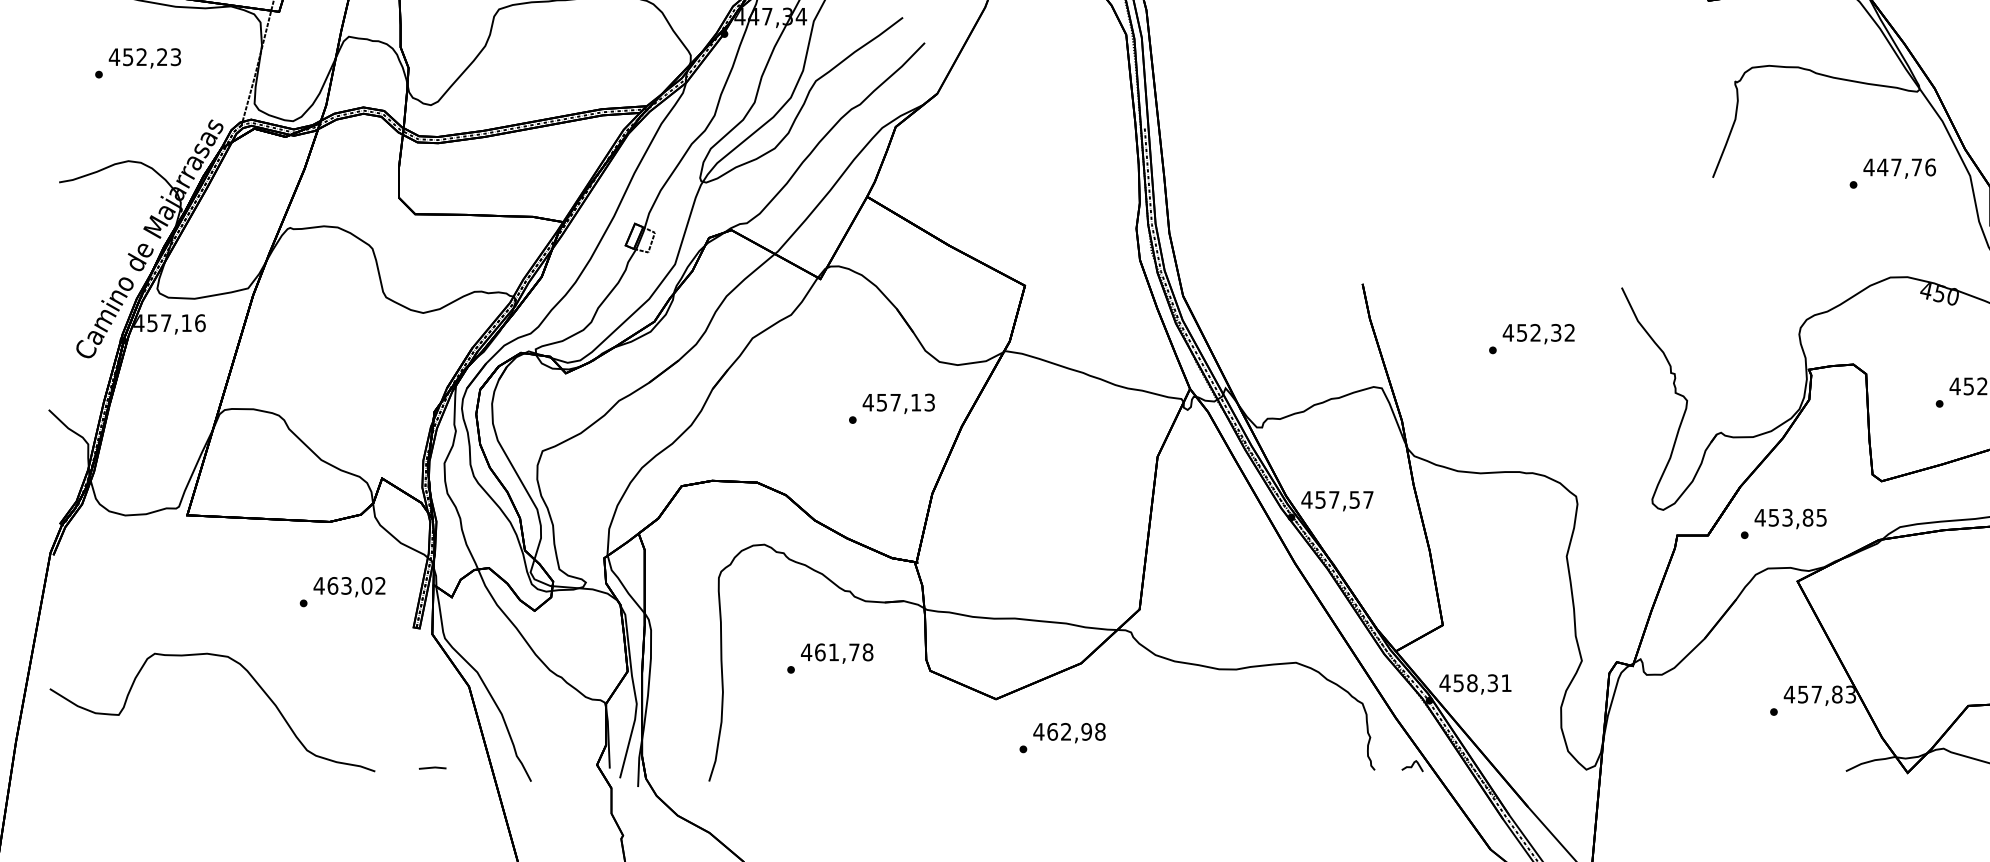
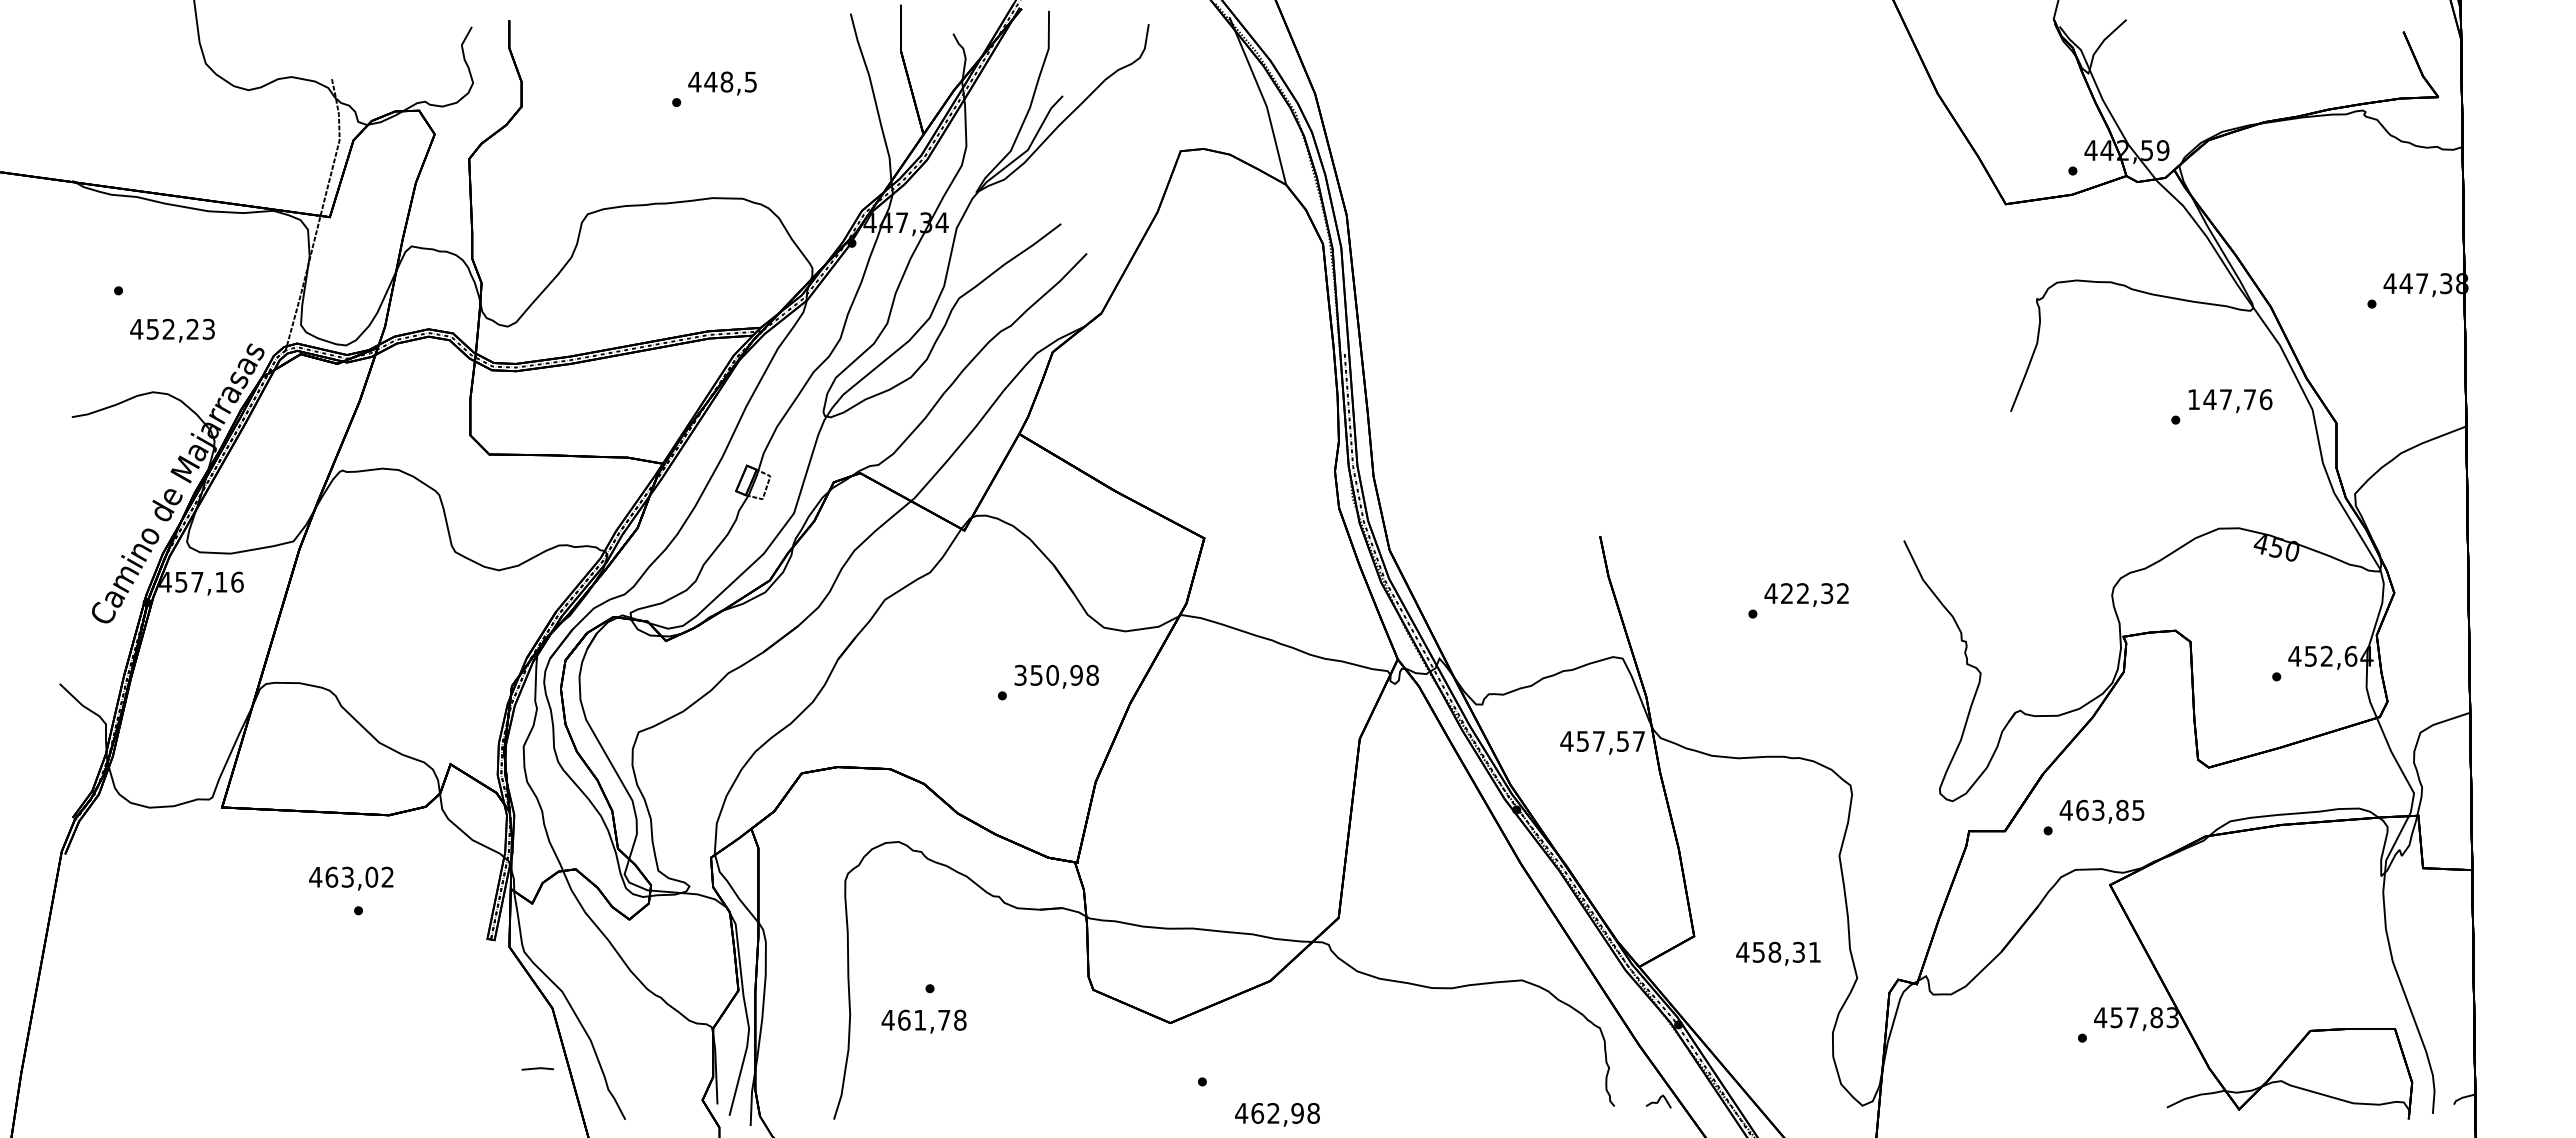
text: (144, 58) -> (172, 330), moved
text: (1868, 167) -> (2193, 399), 447,76 -> 147,76
text: (1521, 332) -> (1786, 593), 452,32 -> 422,32
text: (898, 401) -> (1056, 674), 457,13 -> 350,98
text: (1337, 500) -> (1602, 742), moved
text: (1774, 517) -> (2082, 809), 453,85 -> 463,85
text: (349, 586) -> (351, 878), moved
text: (836, 653) -> (923, 1021), moved
curve: (253, 679) -> (299, 1000), removed
text: (1475, 684) -> (1778, 953), moved
text: (1069, 732) -> (1277, 1114), moved
line: (432, 767) -> (537, 1068), moved

